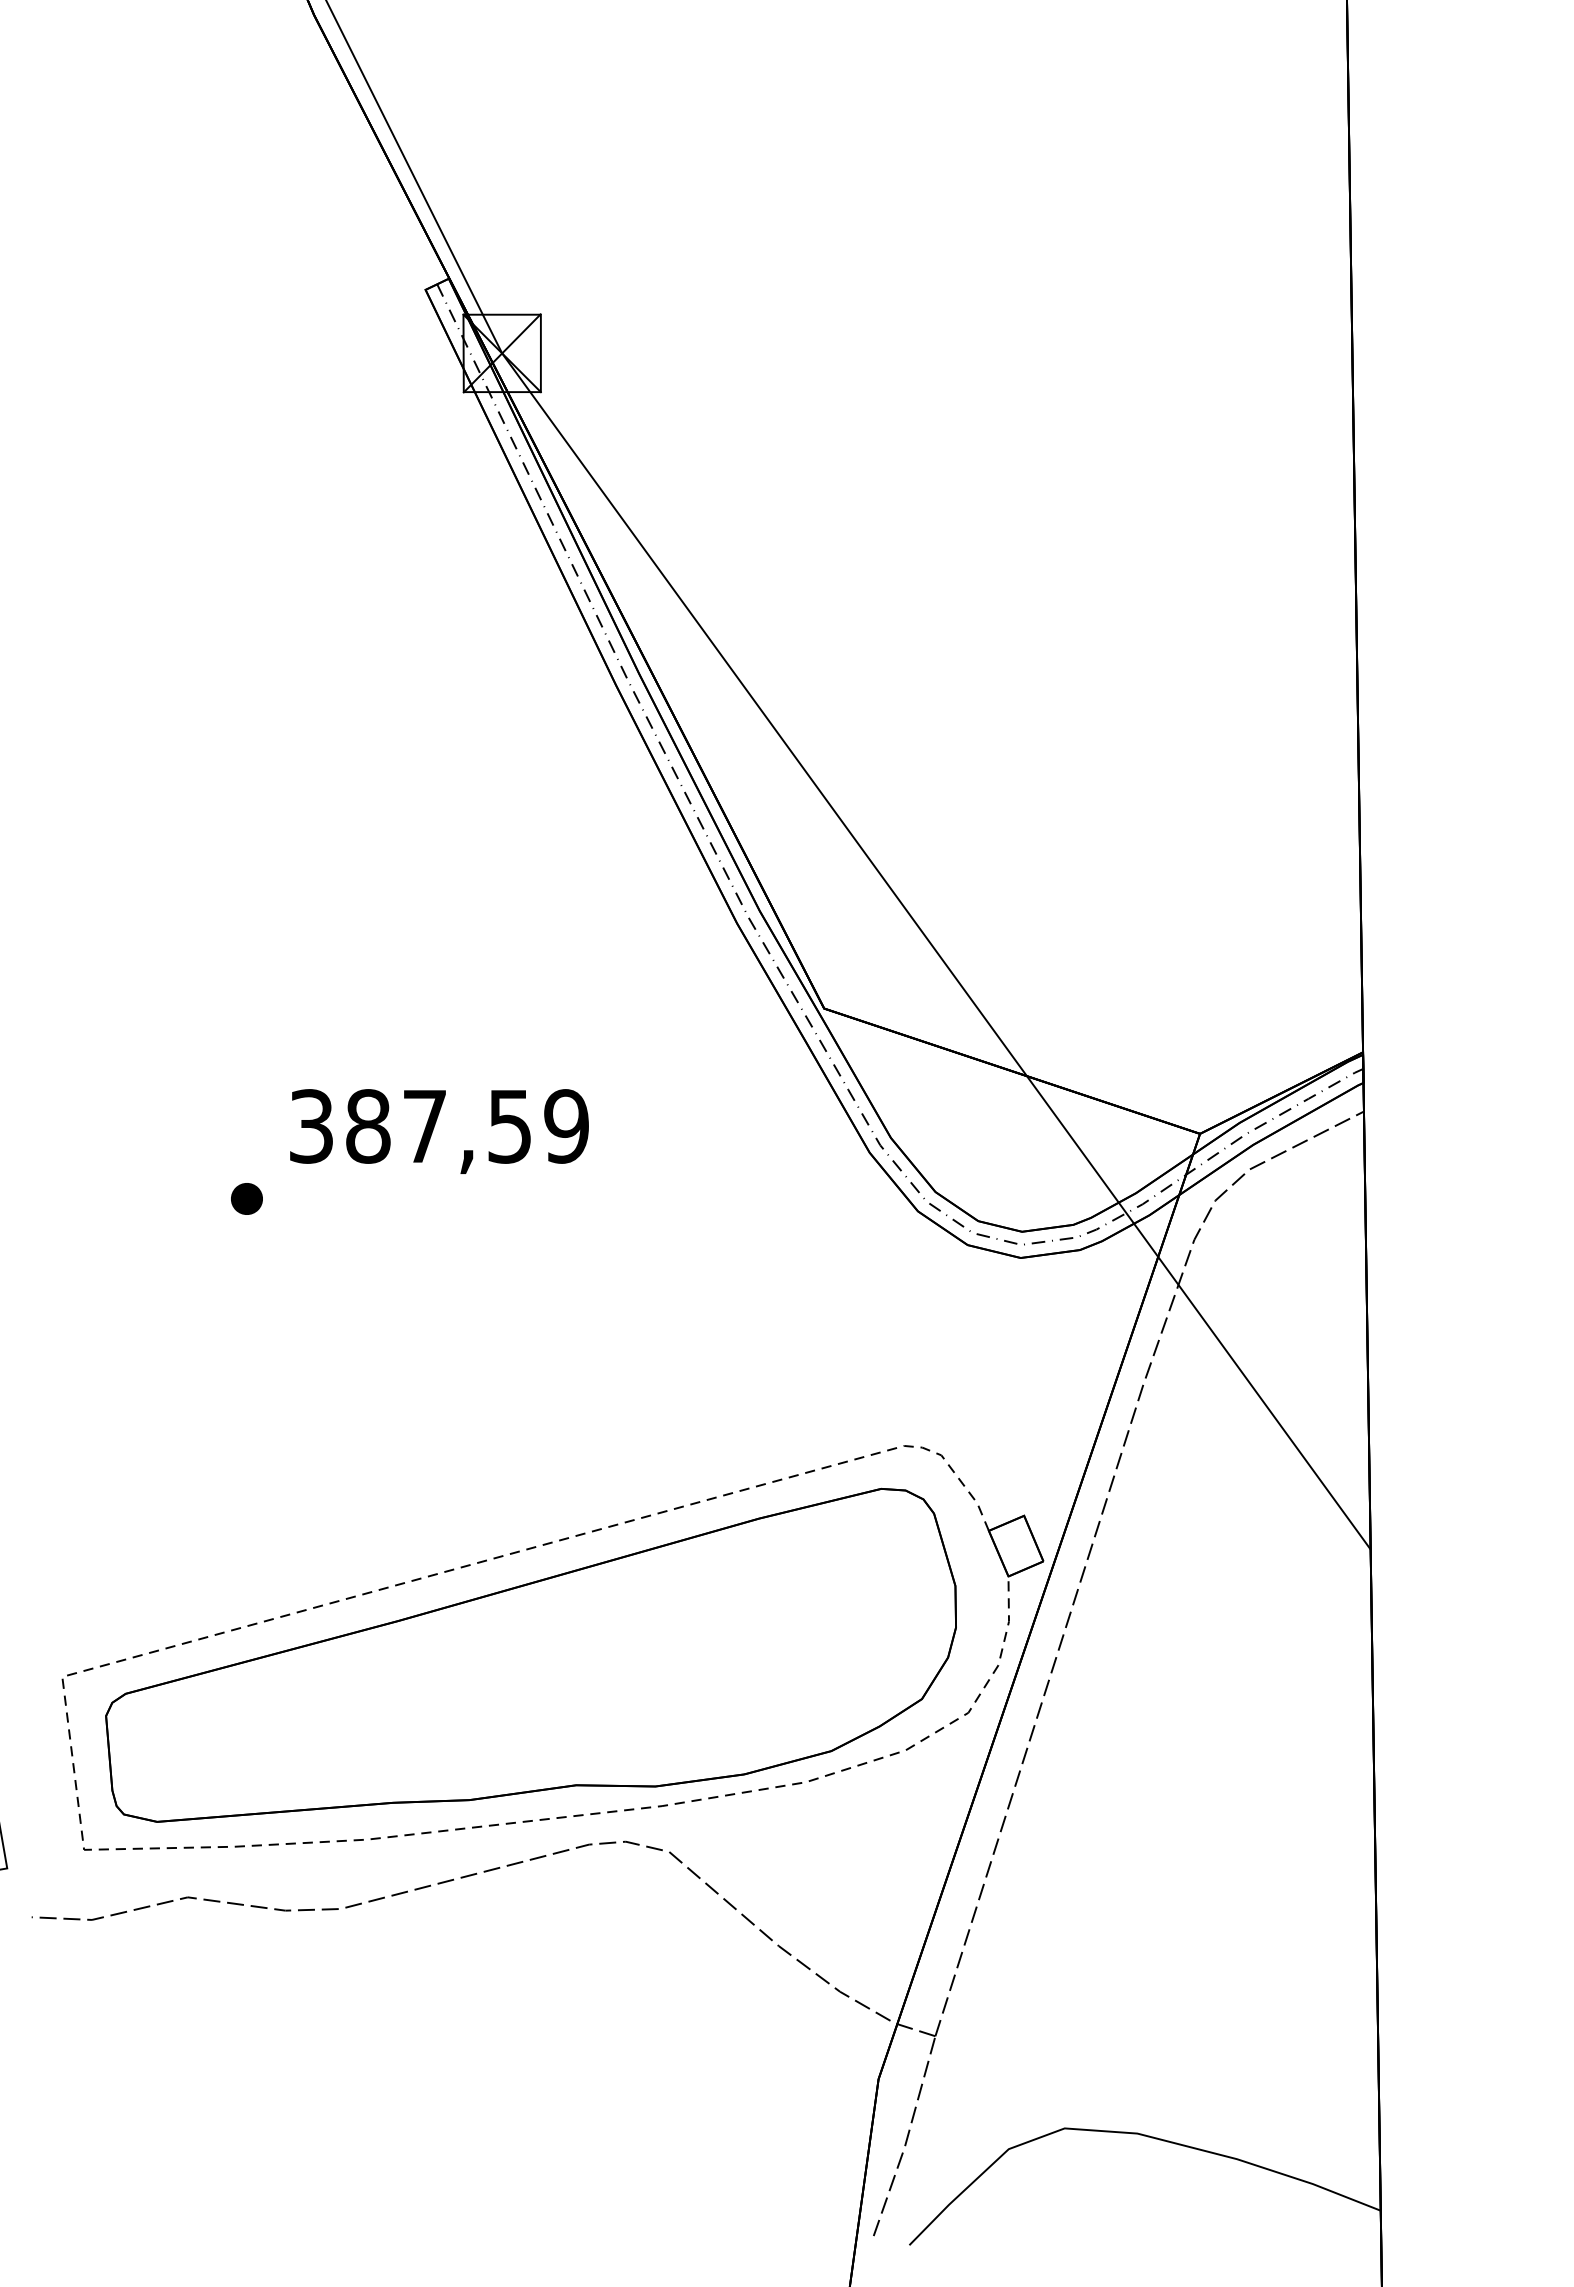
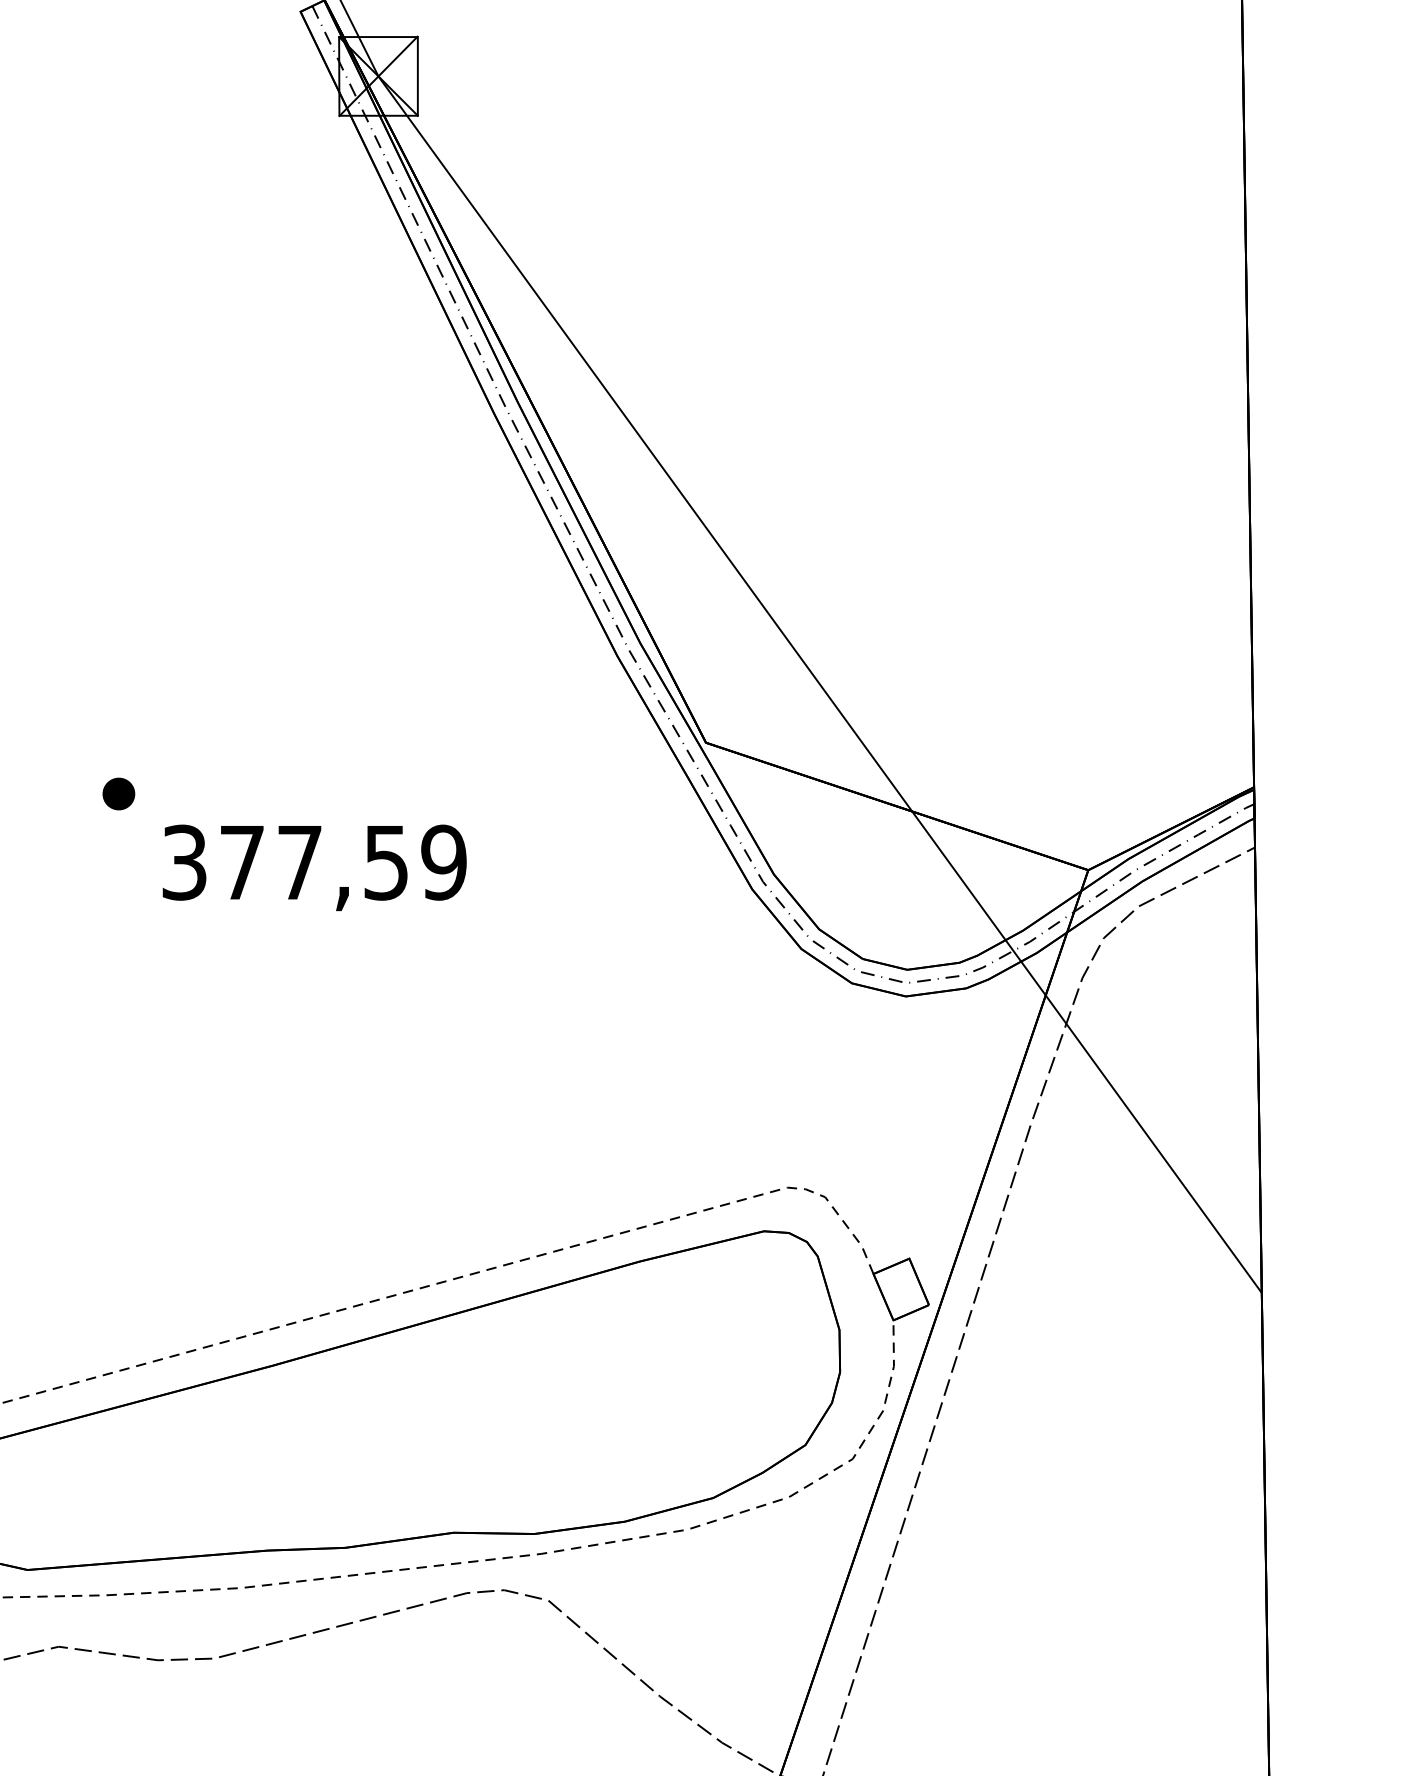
text: (368, 1126) -> (242, 862), 387,59 -> 377,59
part: (246, 1198) -> (118, 793), moved

